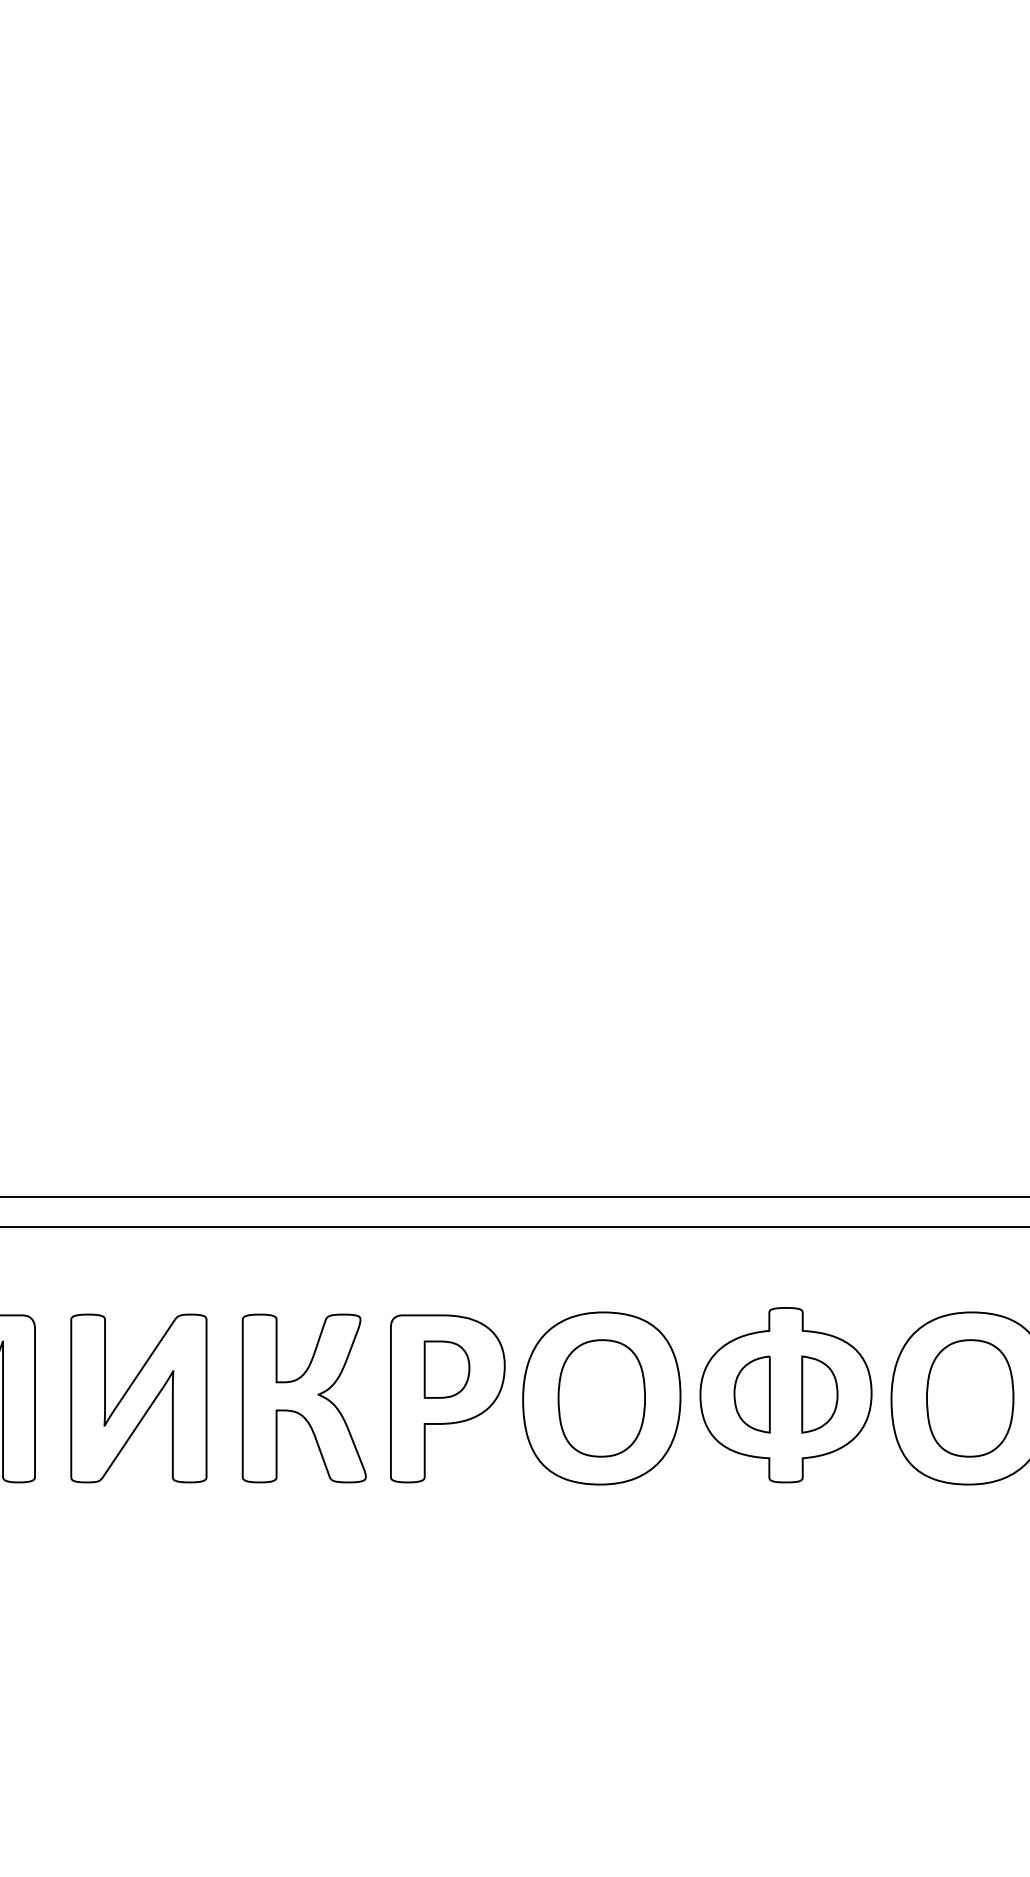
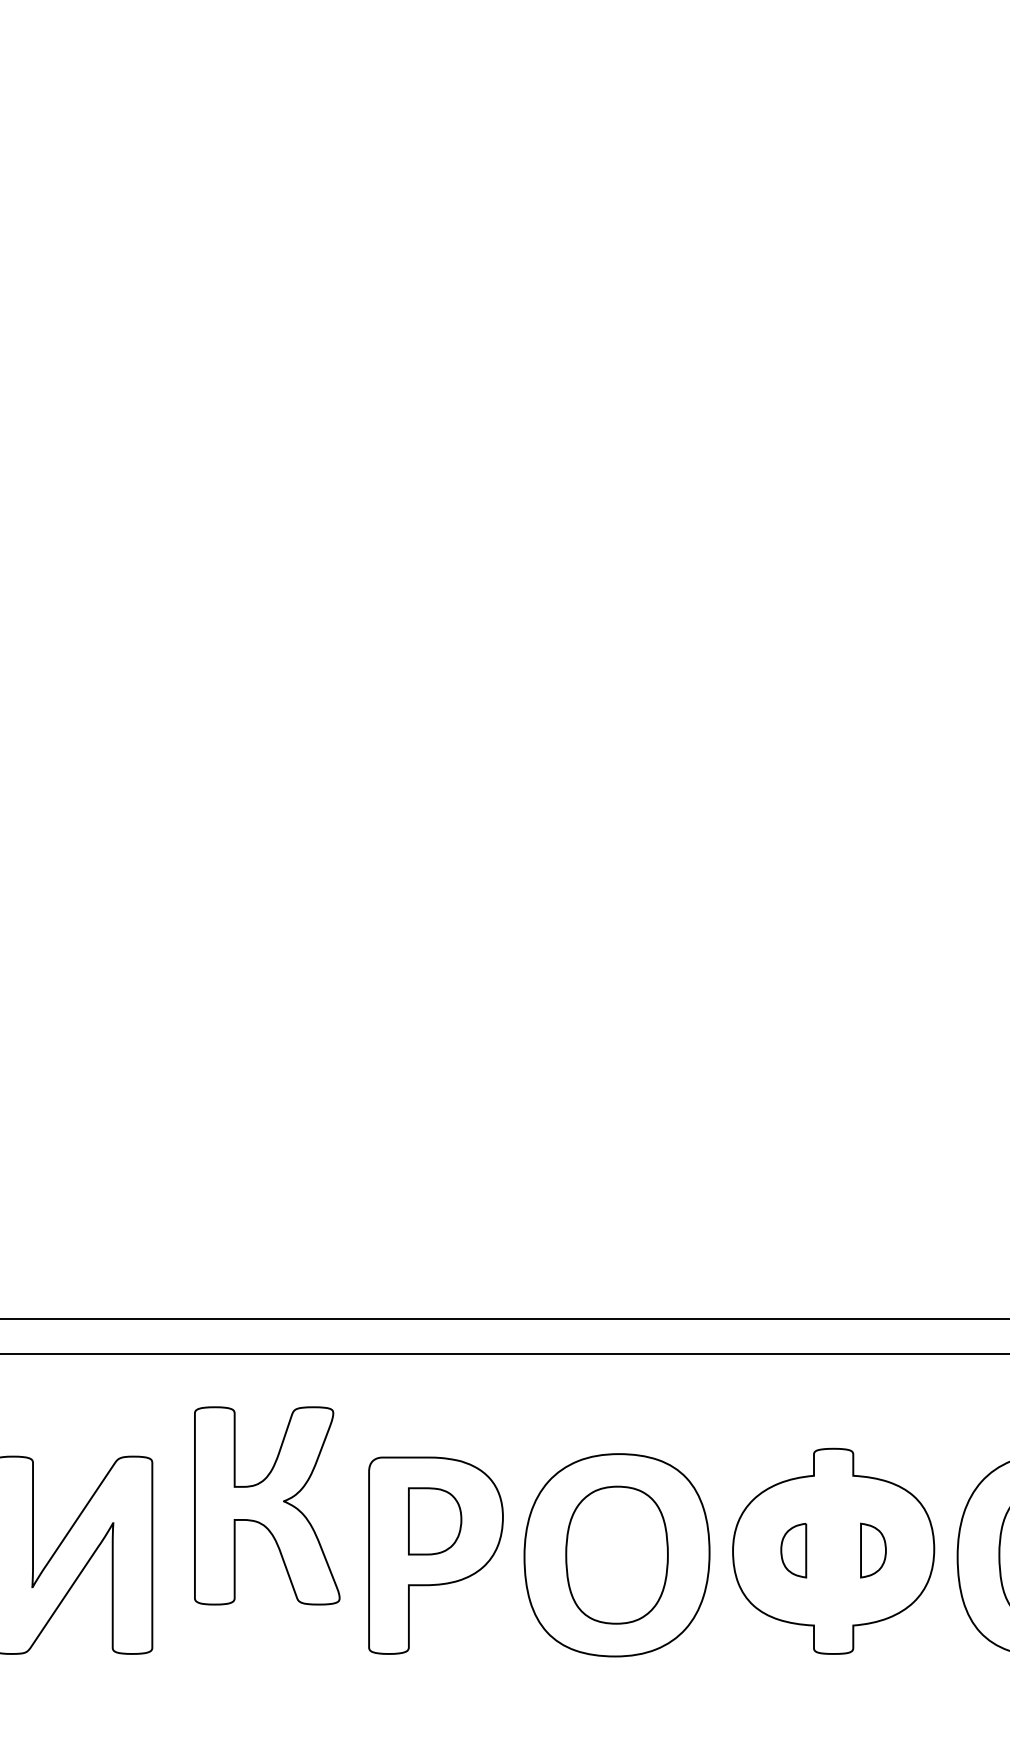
part: (751, 1394) -> (793, 1550), size x0.6
part: (819, 1394) -> (872, 1550), size x0.6
part: (303, 1398) -> (266, 1505), moved

